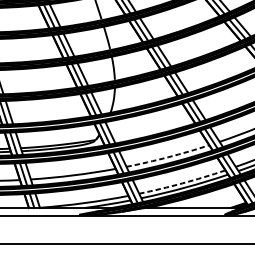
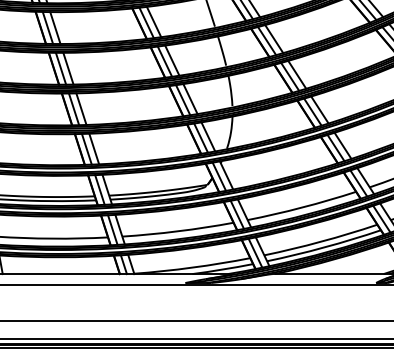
arc: (168, 157) -> (302, 207), dashed -> solid
arc: (182, 183) -> (321, 241), dashed -> solid

